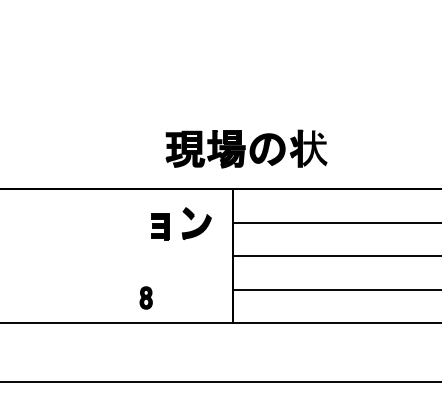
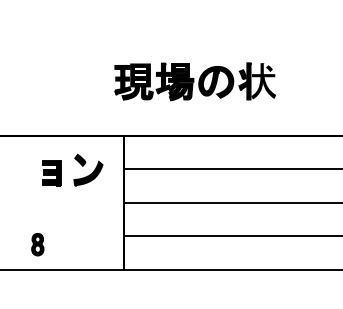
part: (246, 148) -> (195, 81), moved

